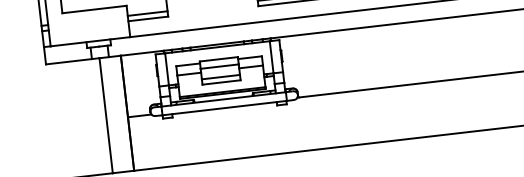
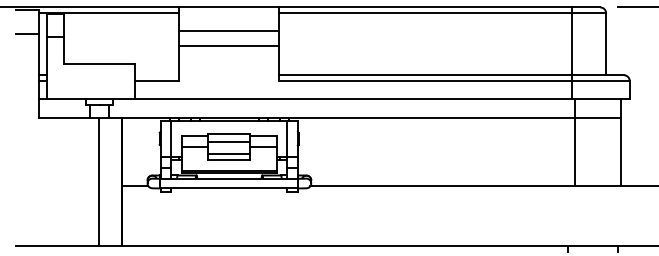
line: (147, 13) -> (156, 75), removed

